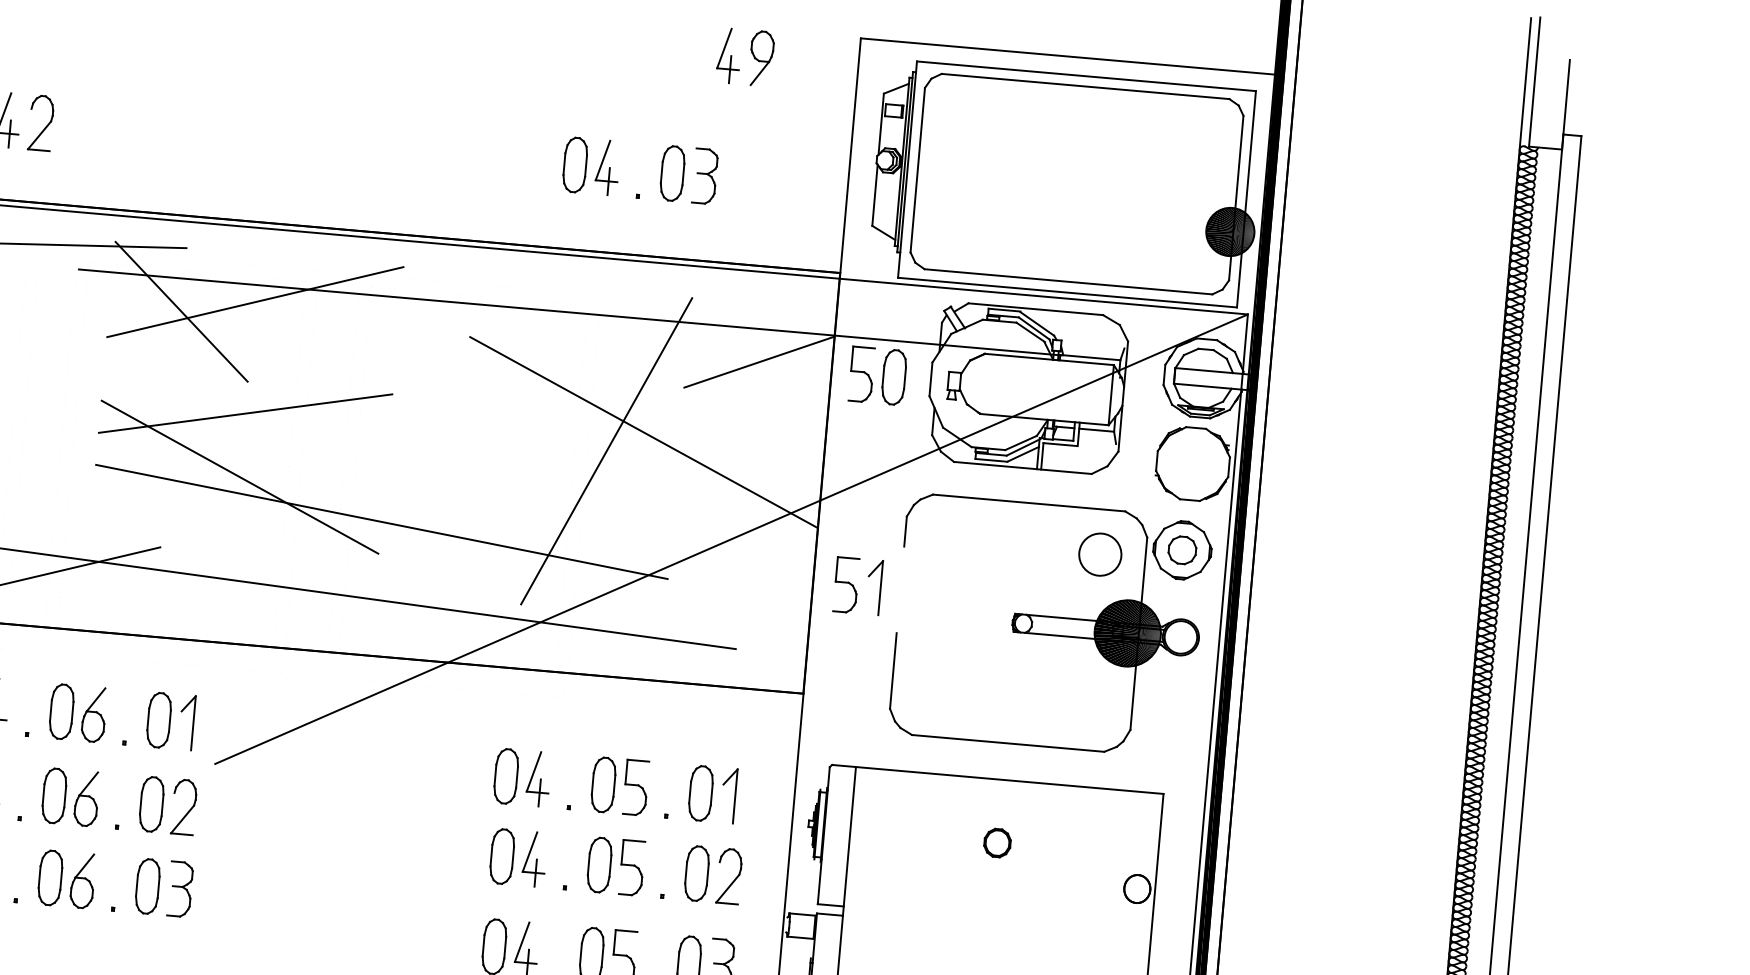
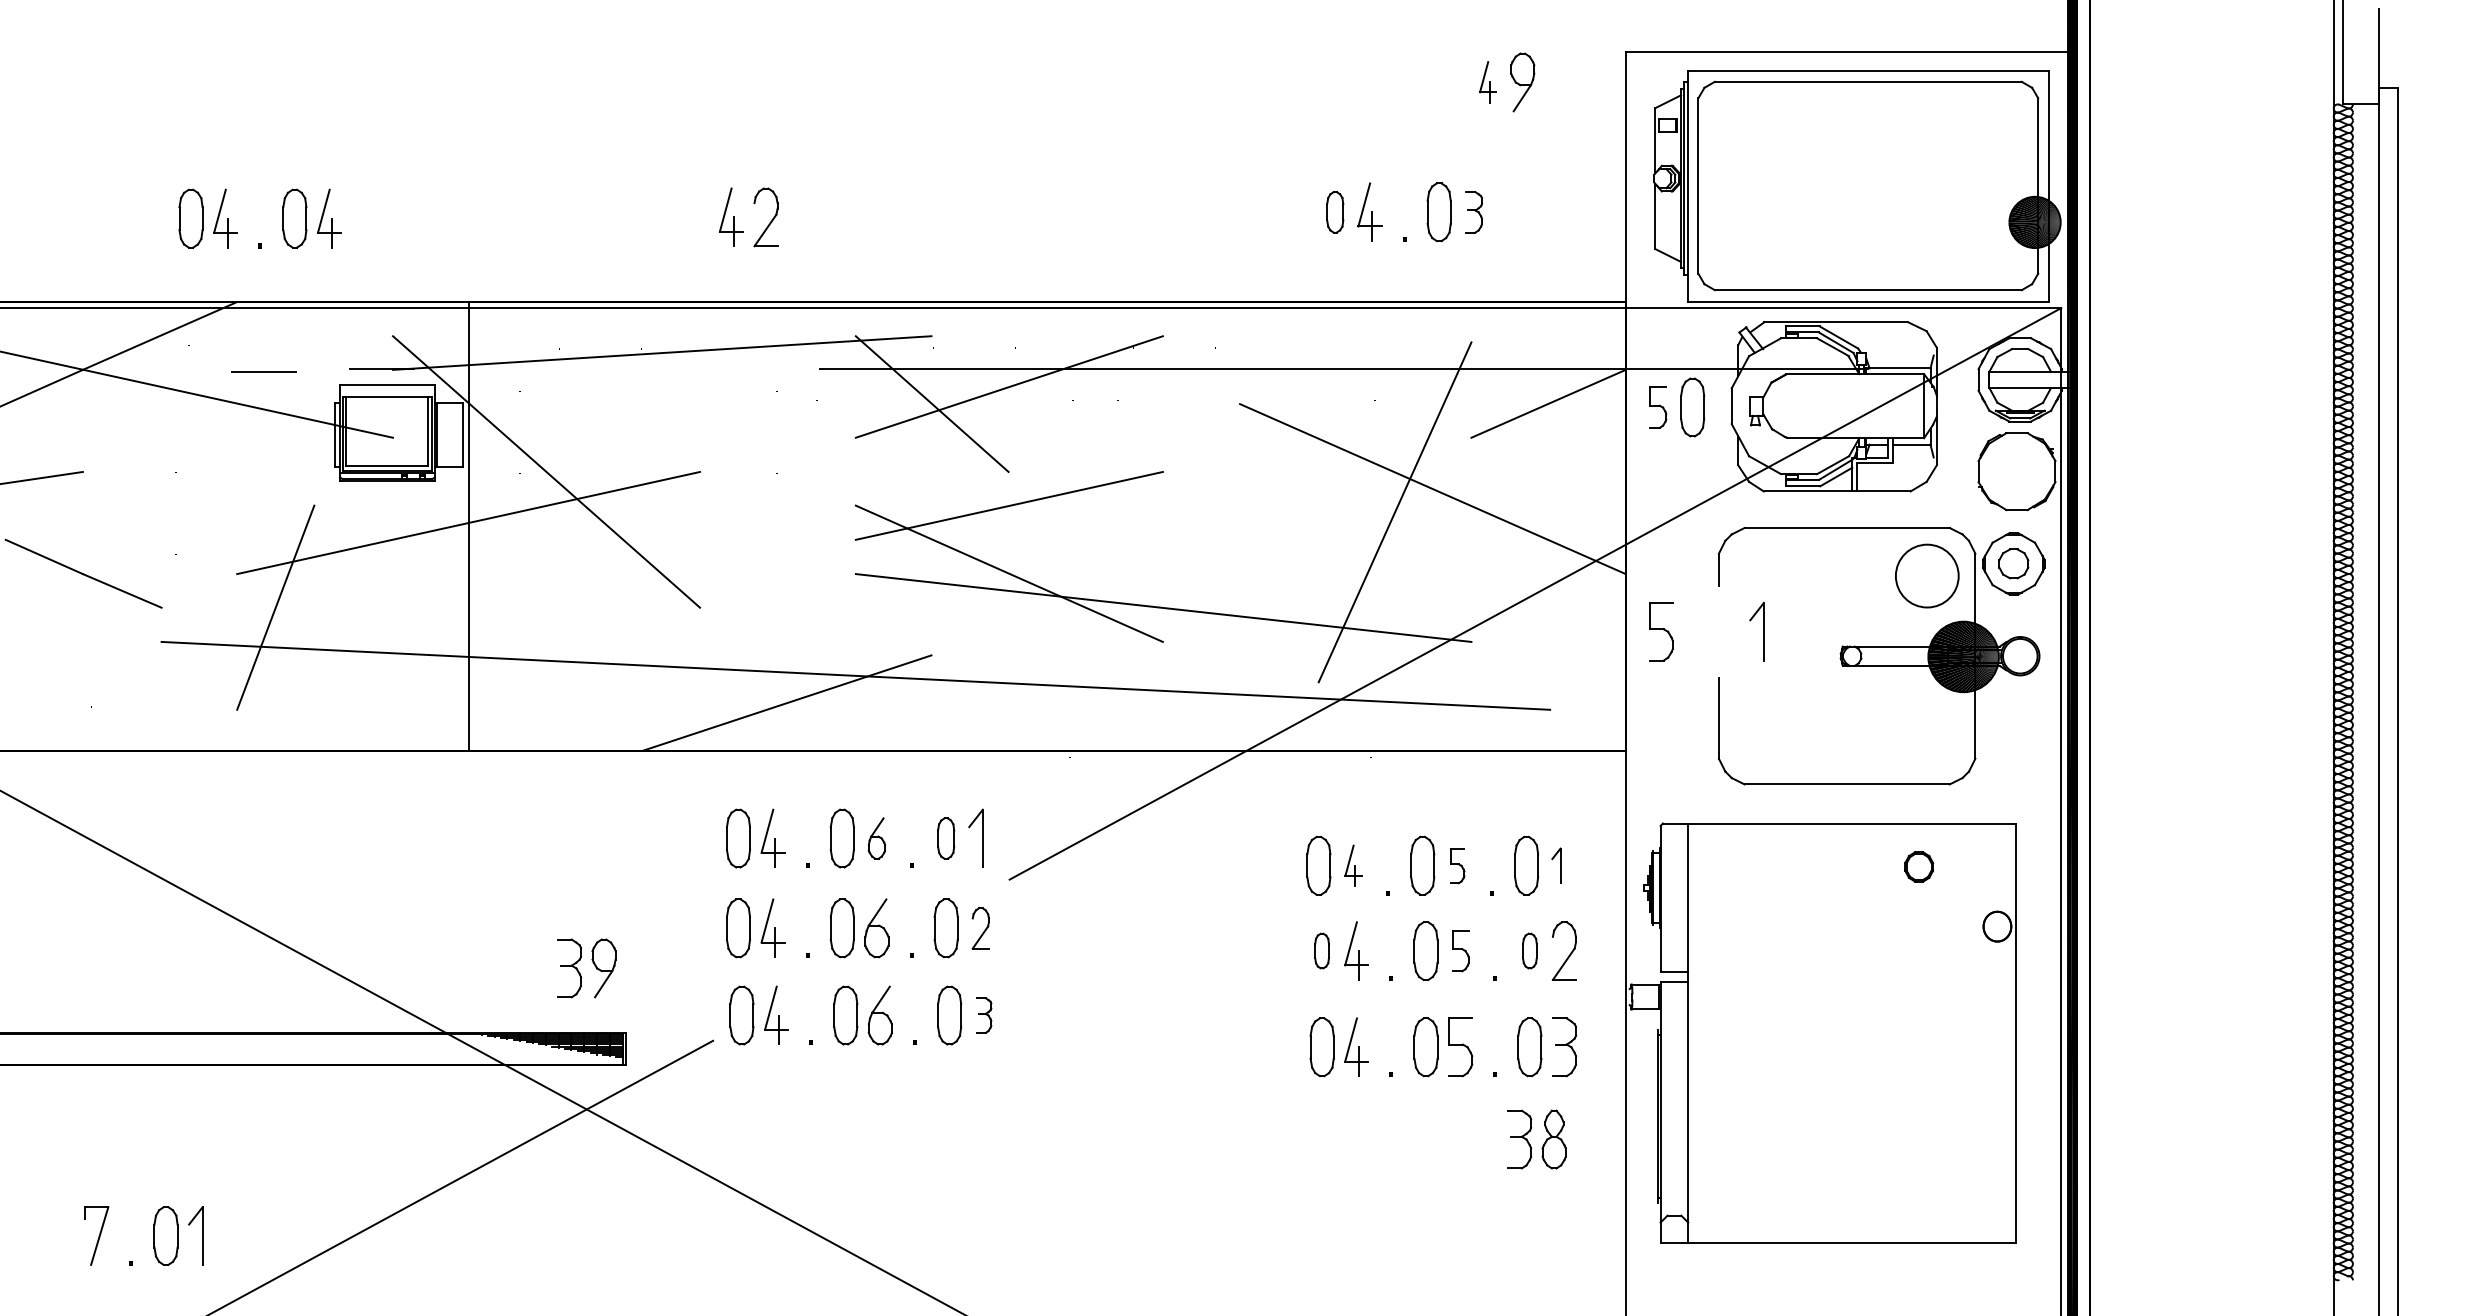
part: (728, 54) -> (1487, 81), size x0.7
part: (574, 165) -> (1334, 212), size x0.7
part: (704, 176) -> (1473, 212), size x0.7
part: (862, 374) -> (1658, 407), size x0.7
circle: (1099, 554) -> (1926, 575), size x1.4
part: (880, 587) -> (1763, 631), moved
part: (93, 714) -> (876, 838), size x0.7
part: (158, 720) -> (945, 838), size x0.7
part: (538, 778) -> (1353, 865), size x0.7
part: (636, 787) -> (1457, 865), size x0.6
part: (729, 795) -> (1556, 865), size x0.6
part: (183, 807) -> (980, 928), size x0.7
part: (996, 842) -> (1918, 866), moved
part: (501, 855) -> (1321, 950), size x0.6
part: (632, 867) -> (1460, 950), size x0.7
part: (696, 873) -> (1529, 950), size x0.6
part: (180, 889) -> (984, 1015), size x0.6

